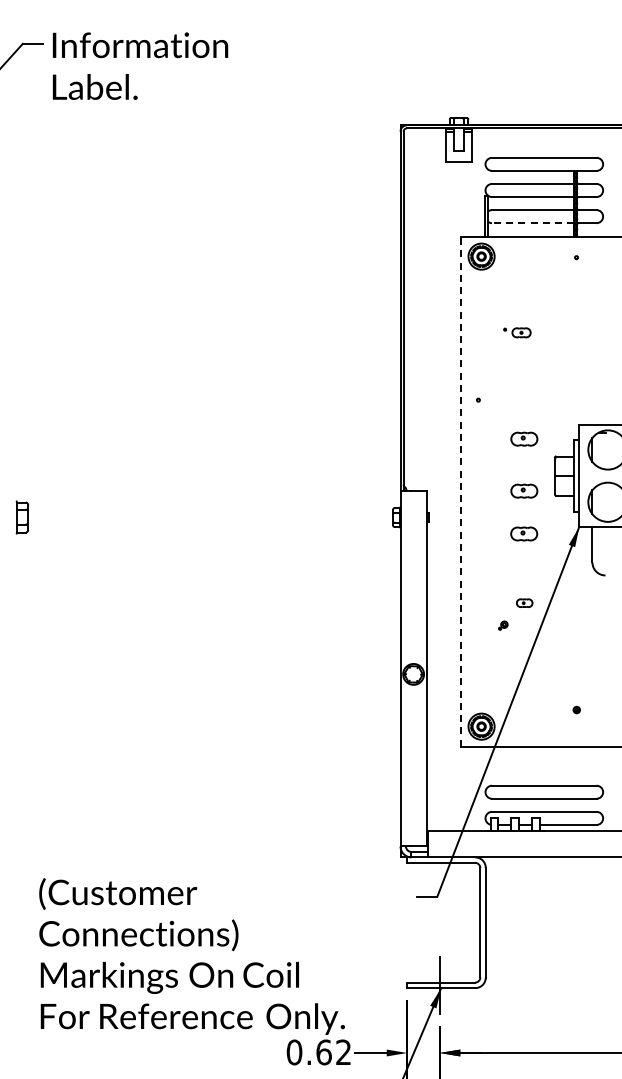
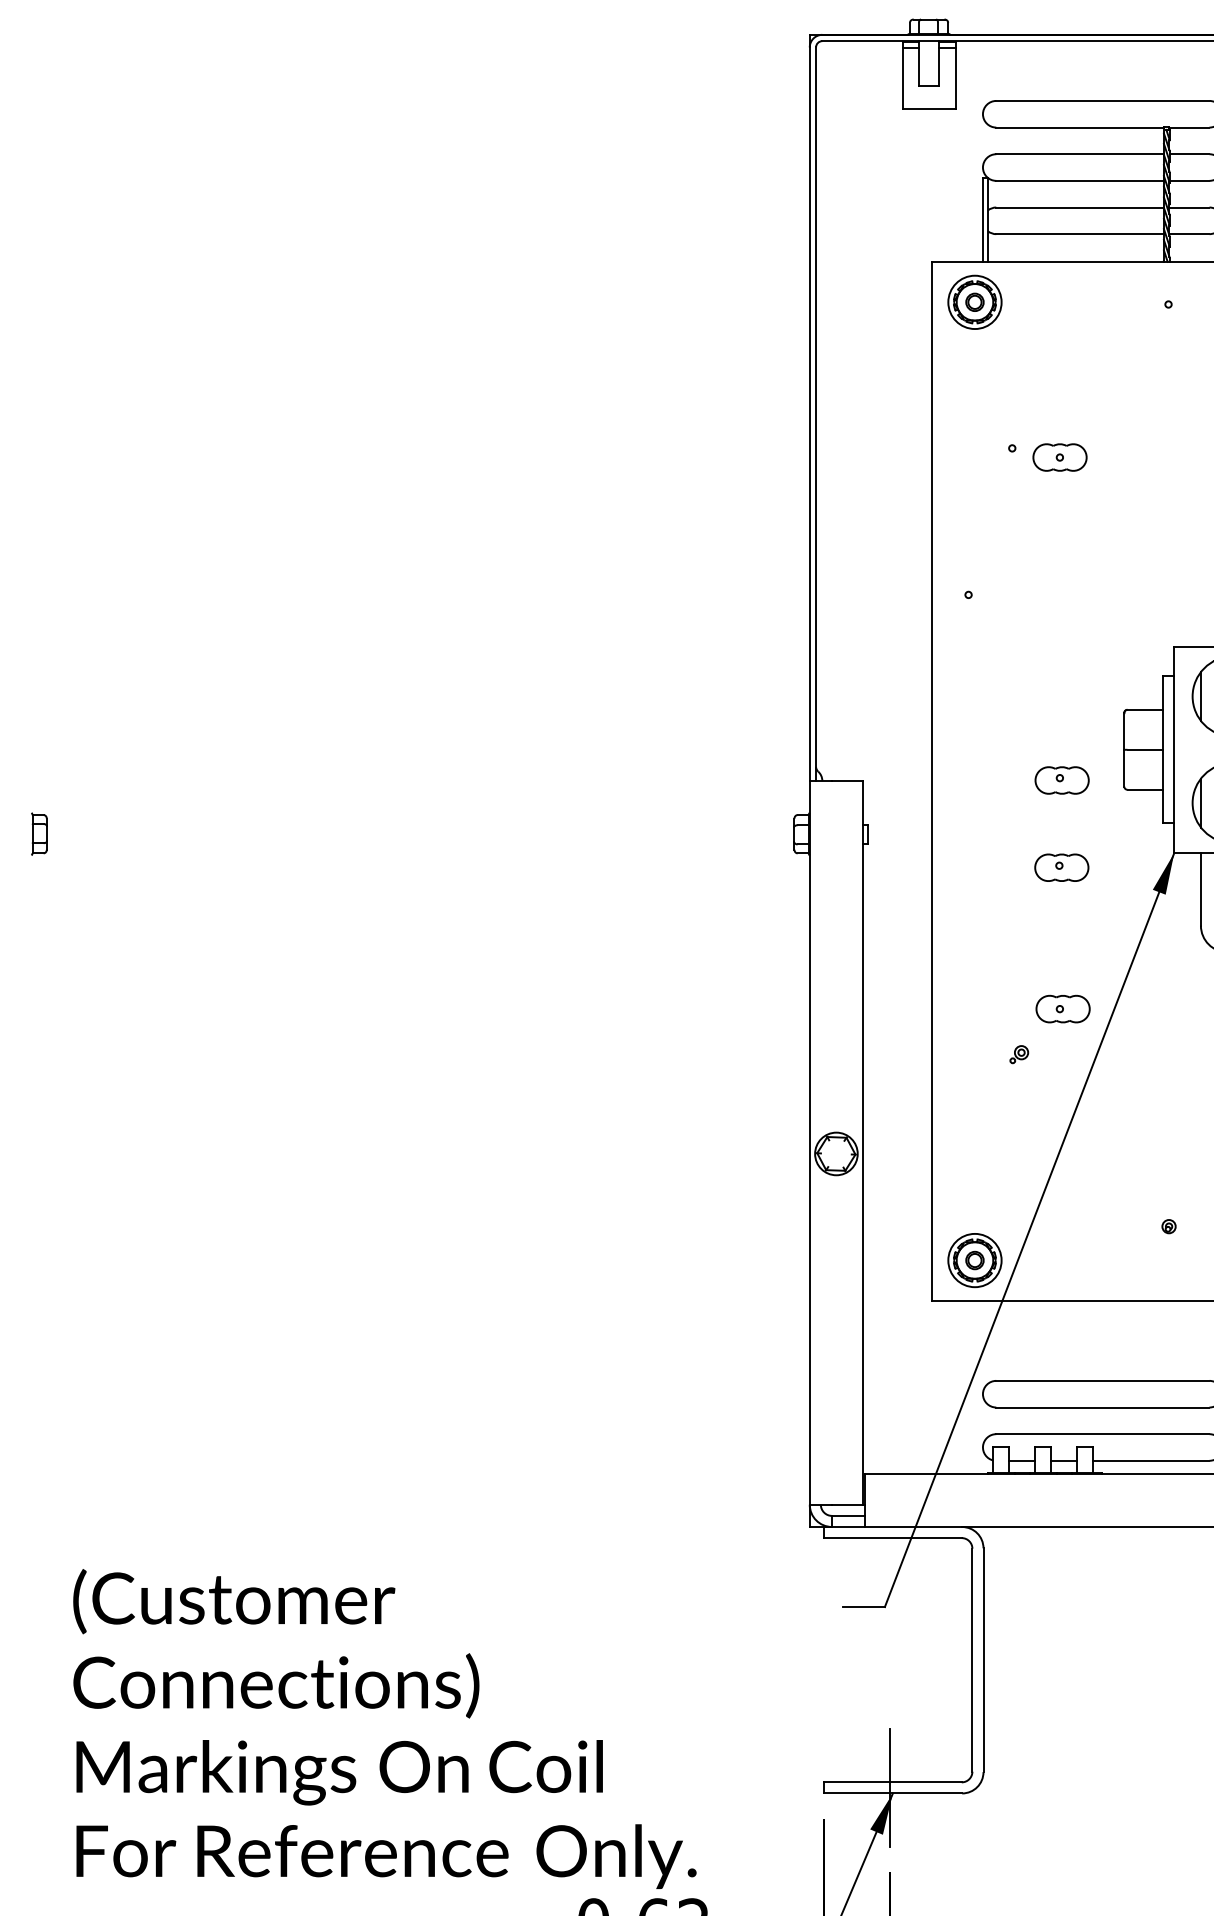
line: (532, 223) -> (1078, 234), dashed -> solid
part: (517, 332) -> (1048, 456), size x1.43
part: (524, 438) -> (1062, 673), removed
line: (460, 491) -> (931, 781), dashed -> solid
part: (22, 517) -> (39, 834), size x0.62
part: (524, 602) -> (1062, 1007), size x1.67

